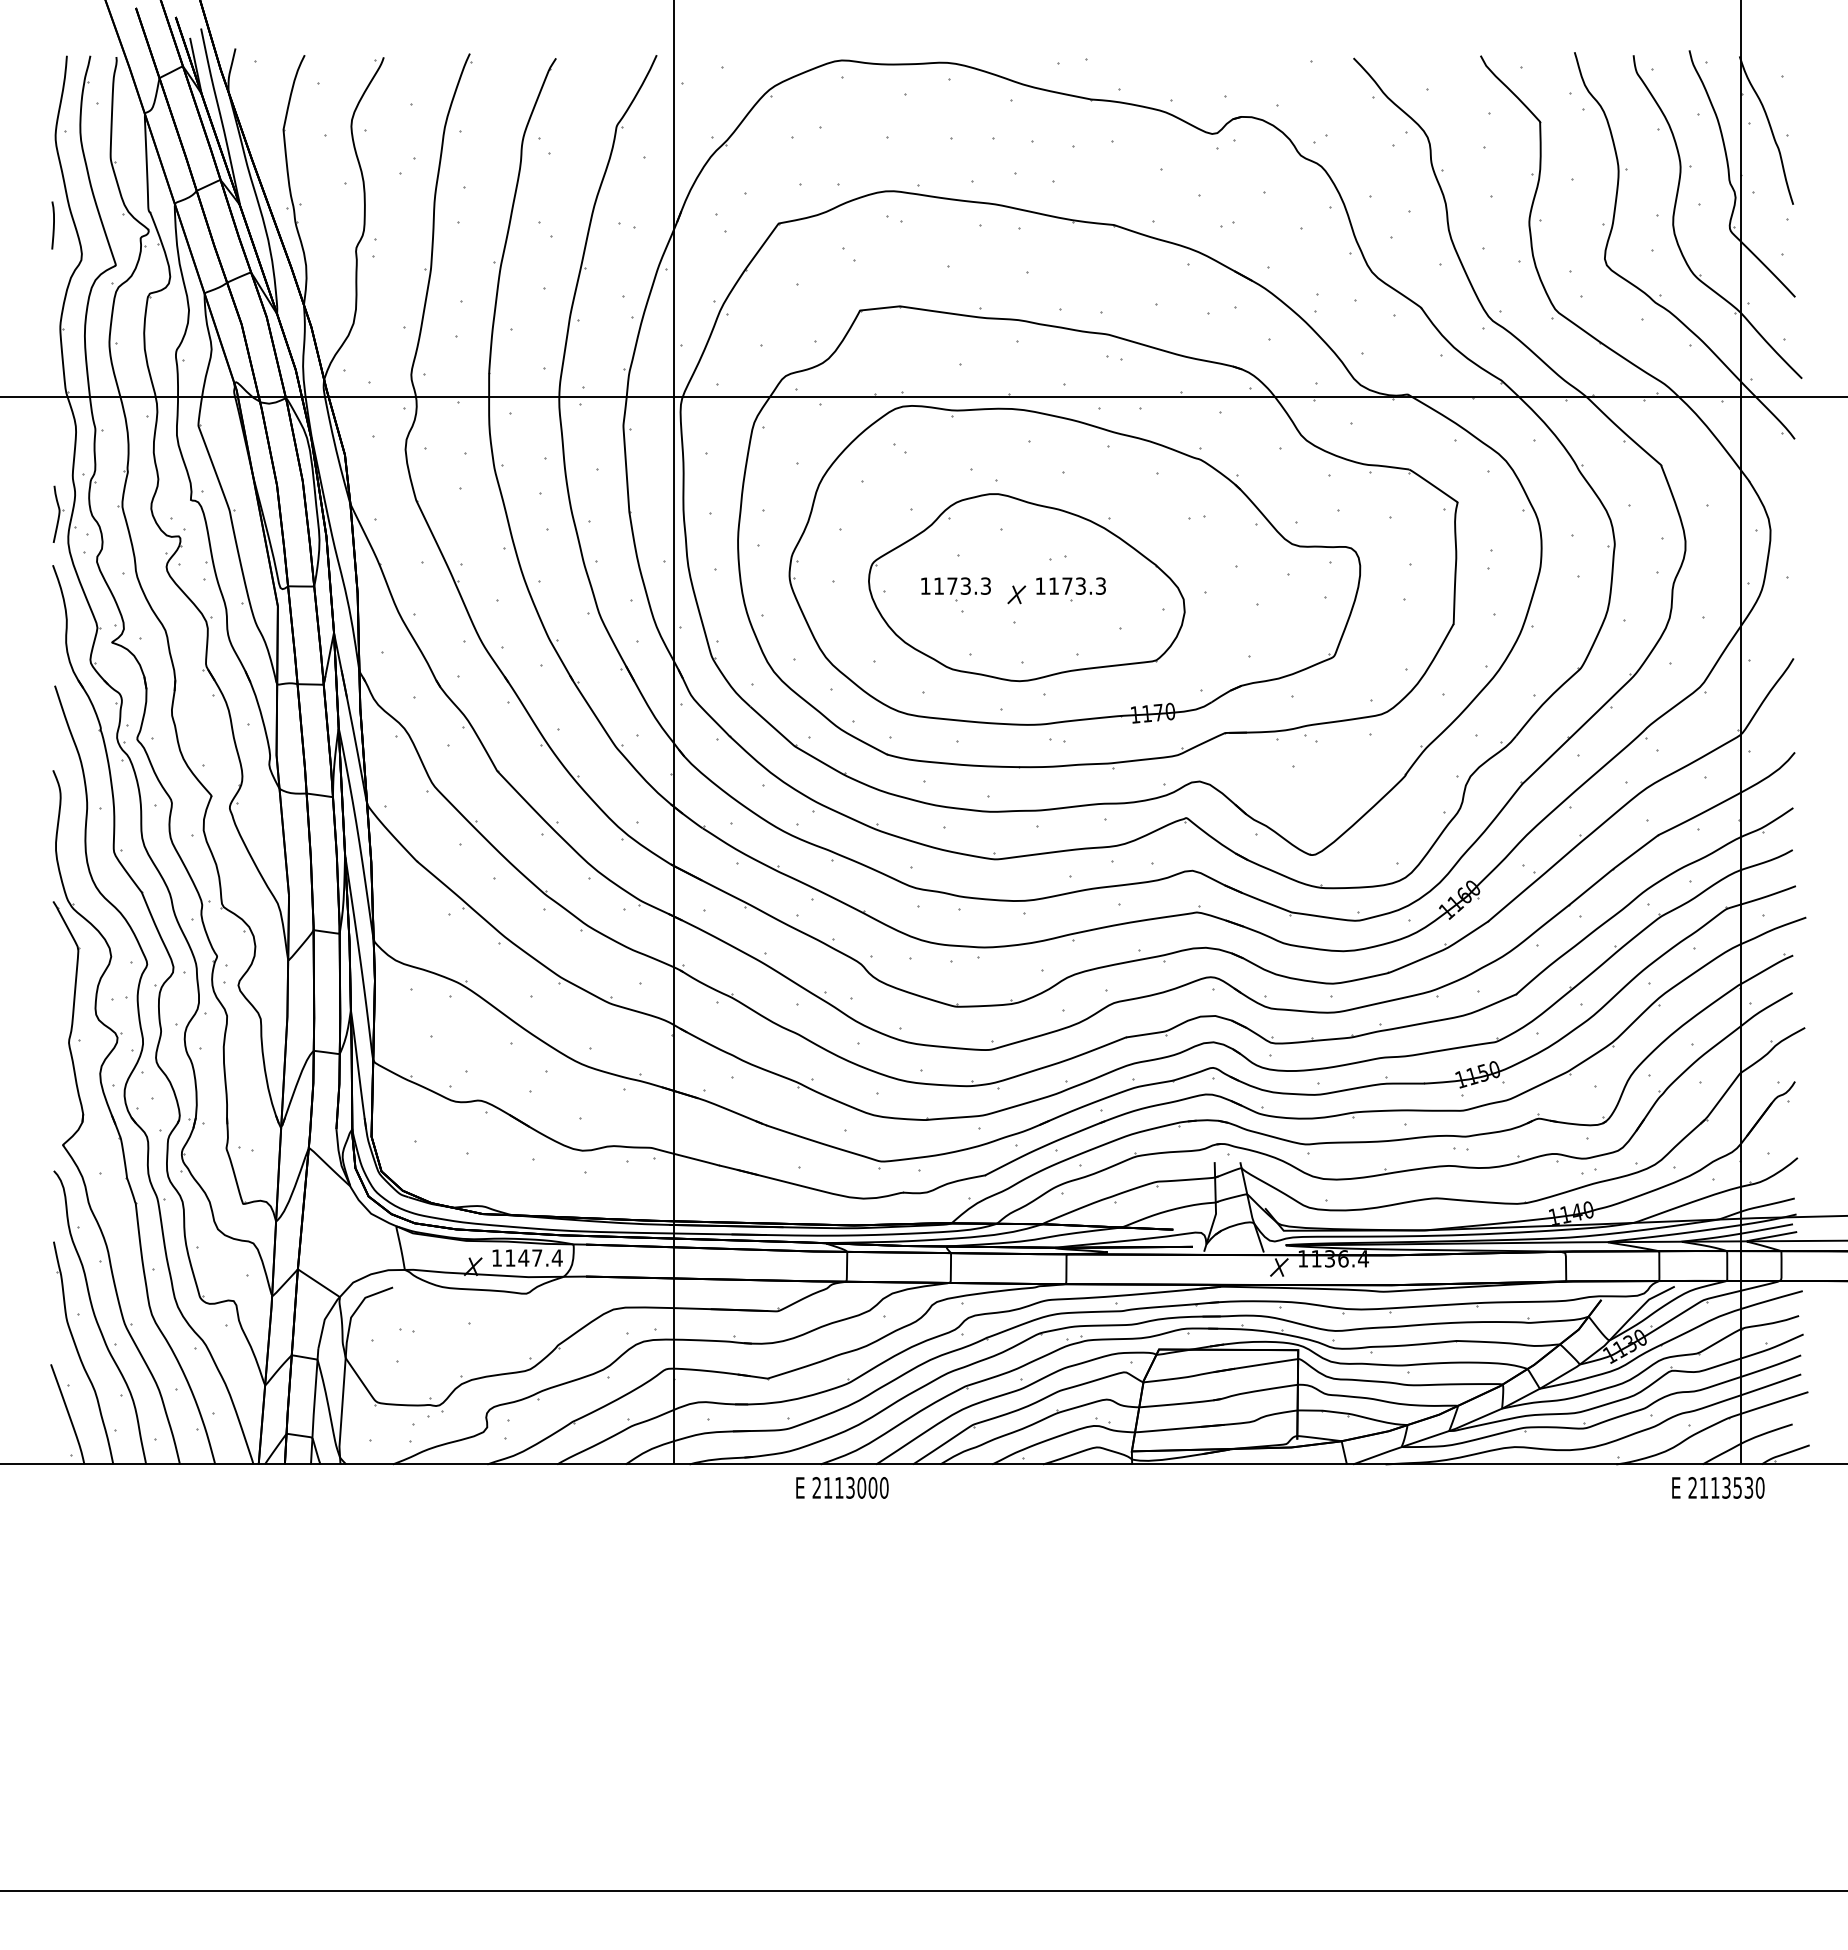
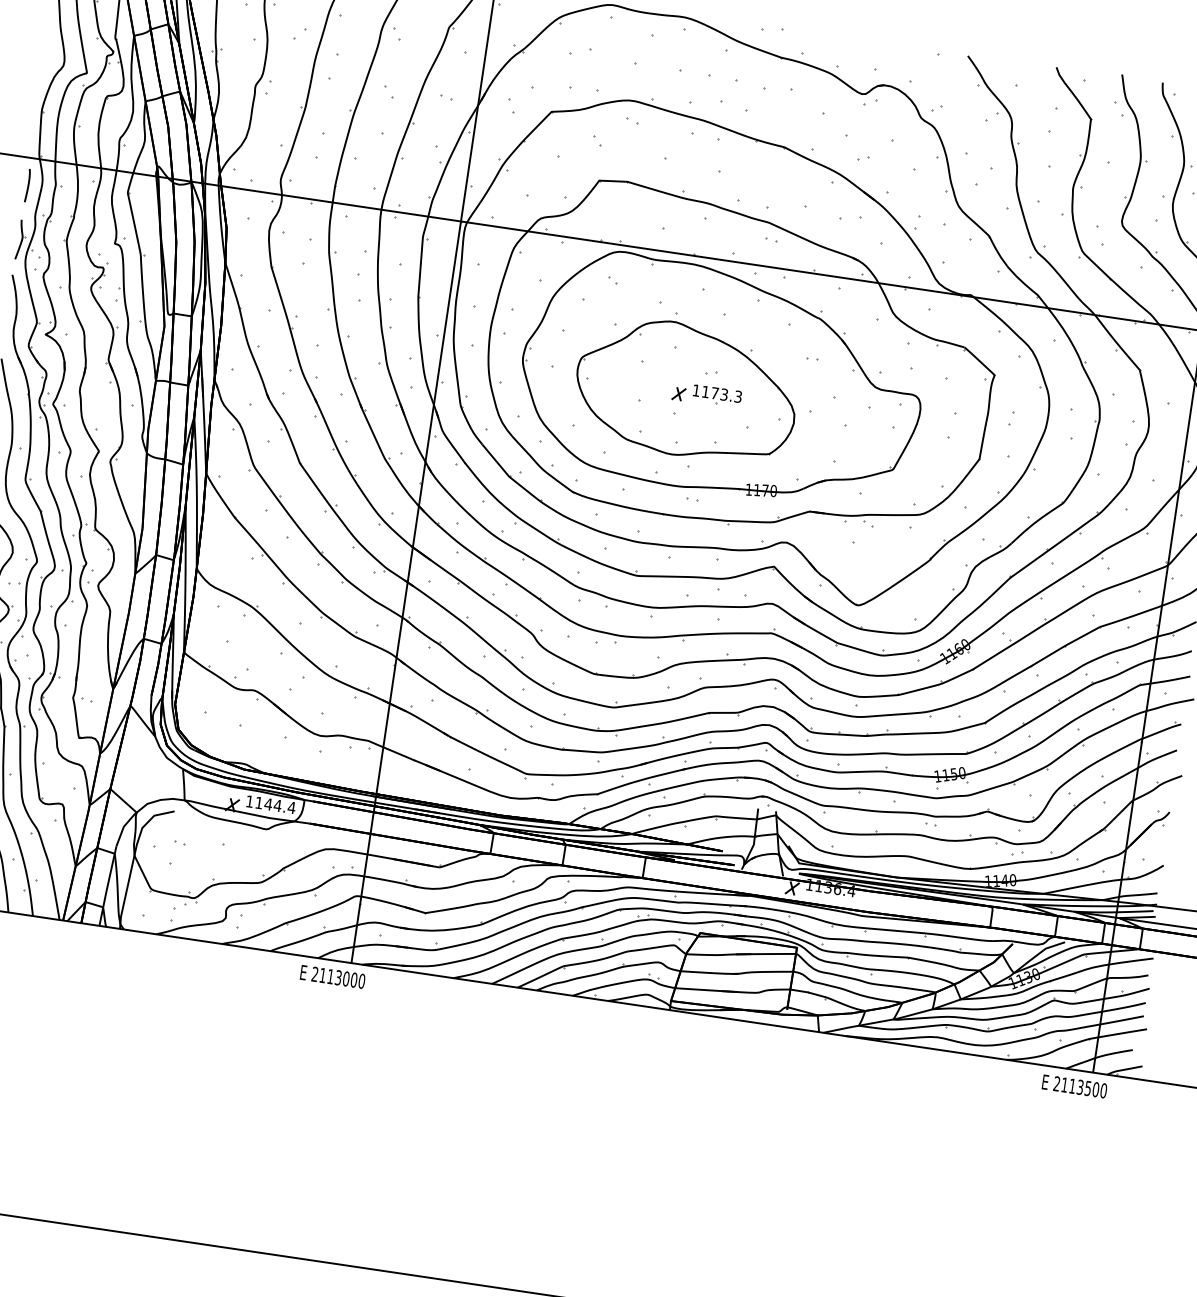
curve: (53, 225) -> (28, 185), moved
part: (955, 589) -> (636, 384), removed
text: (536, 1257) -> (277, 805), 1147.4 -> 1144.4
text: (842, 1487) -> (332, 976), moved
text: (1748, 1487) -> (1095, 1089), 2113530 -> 2113500

